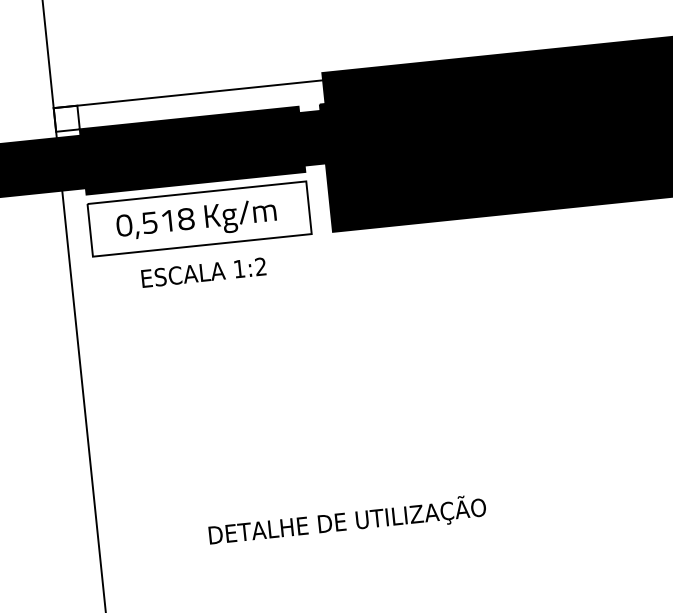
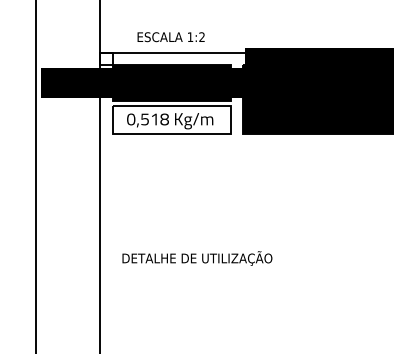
text: (202, 273) -> (170, 37), moved
text: (347, 521) -> (197, 258), moved

